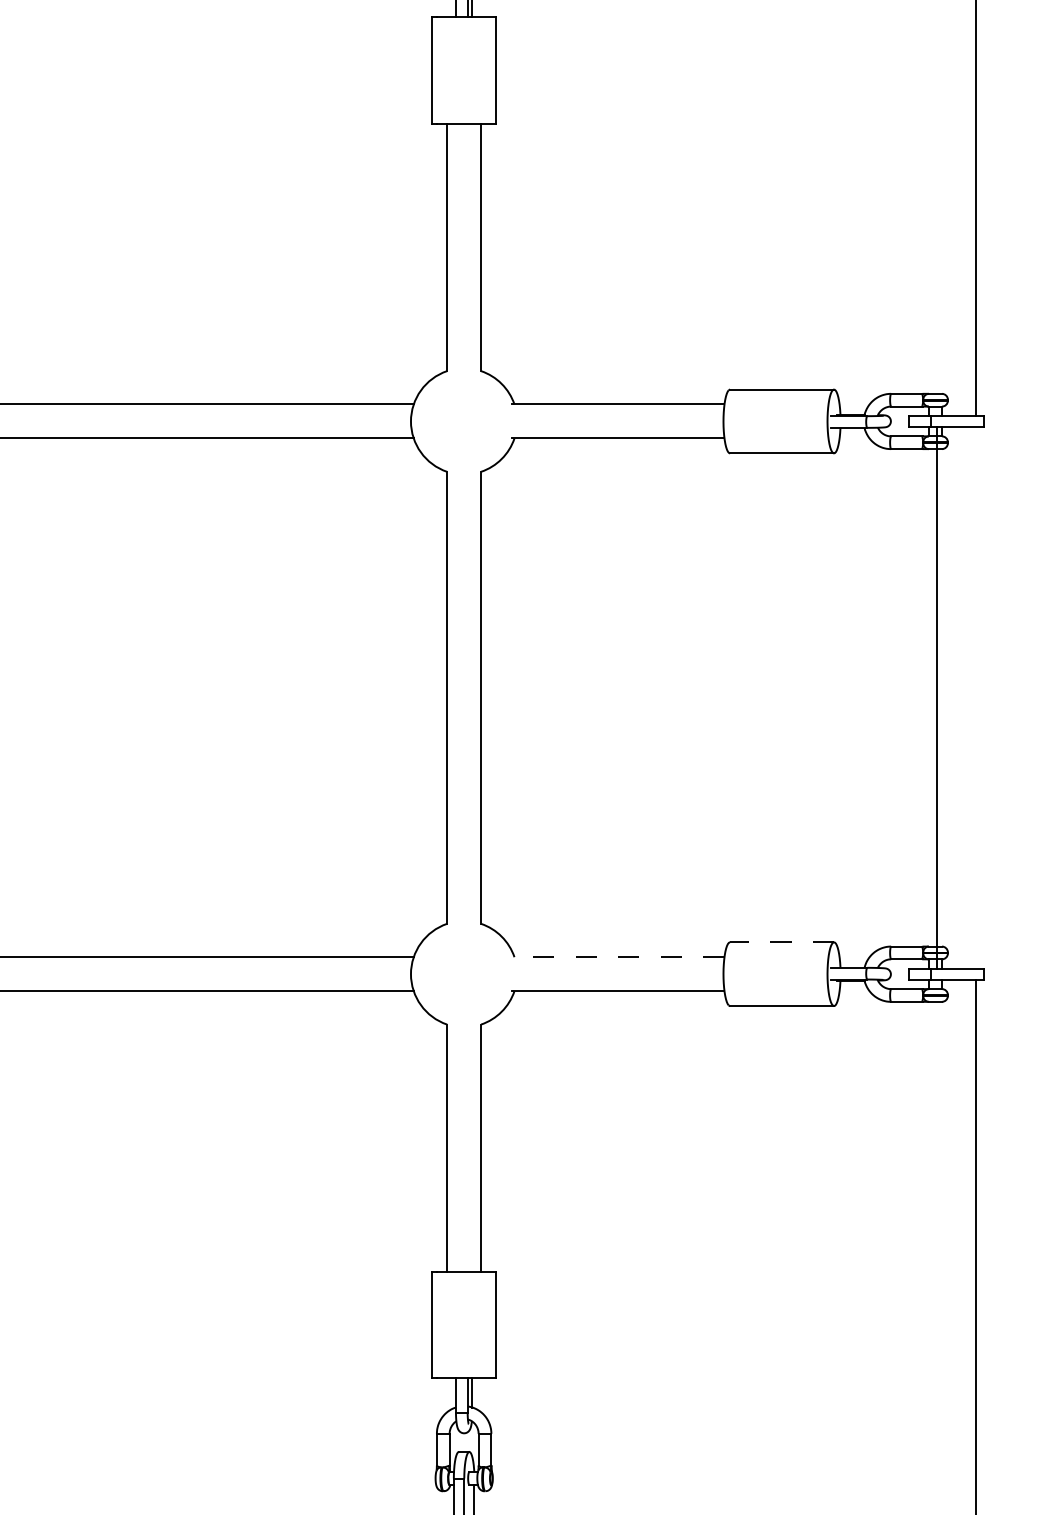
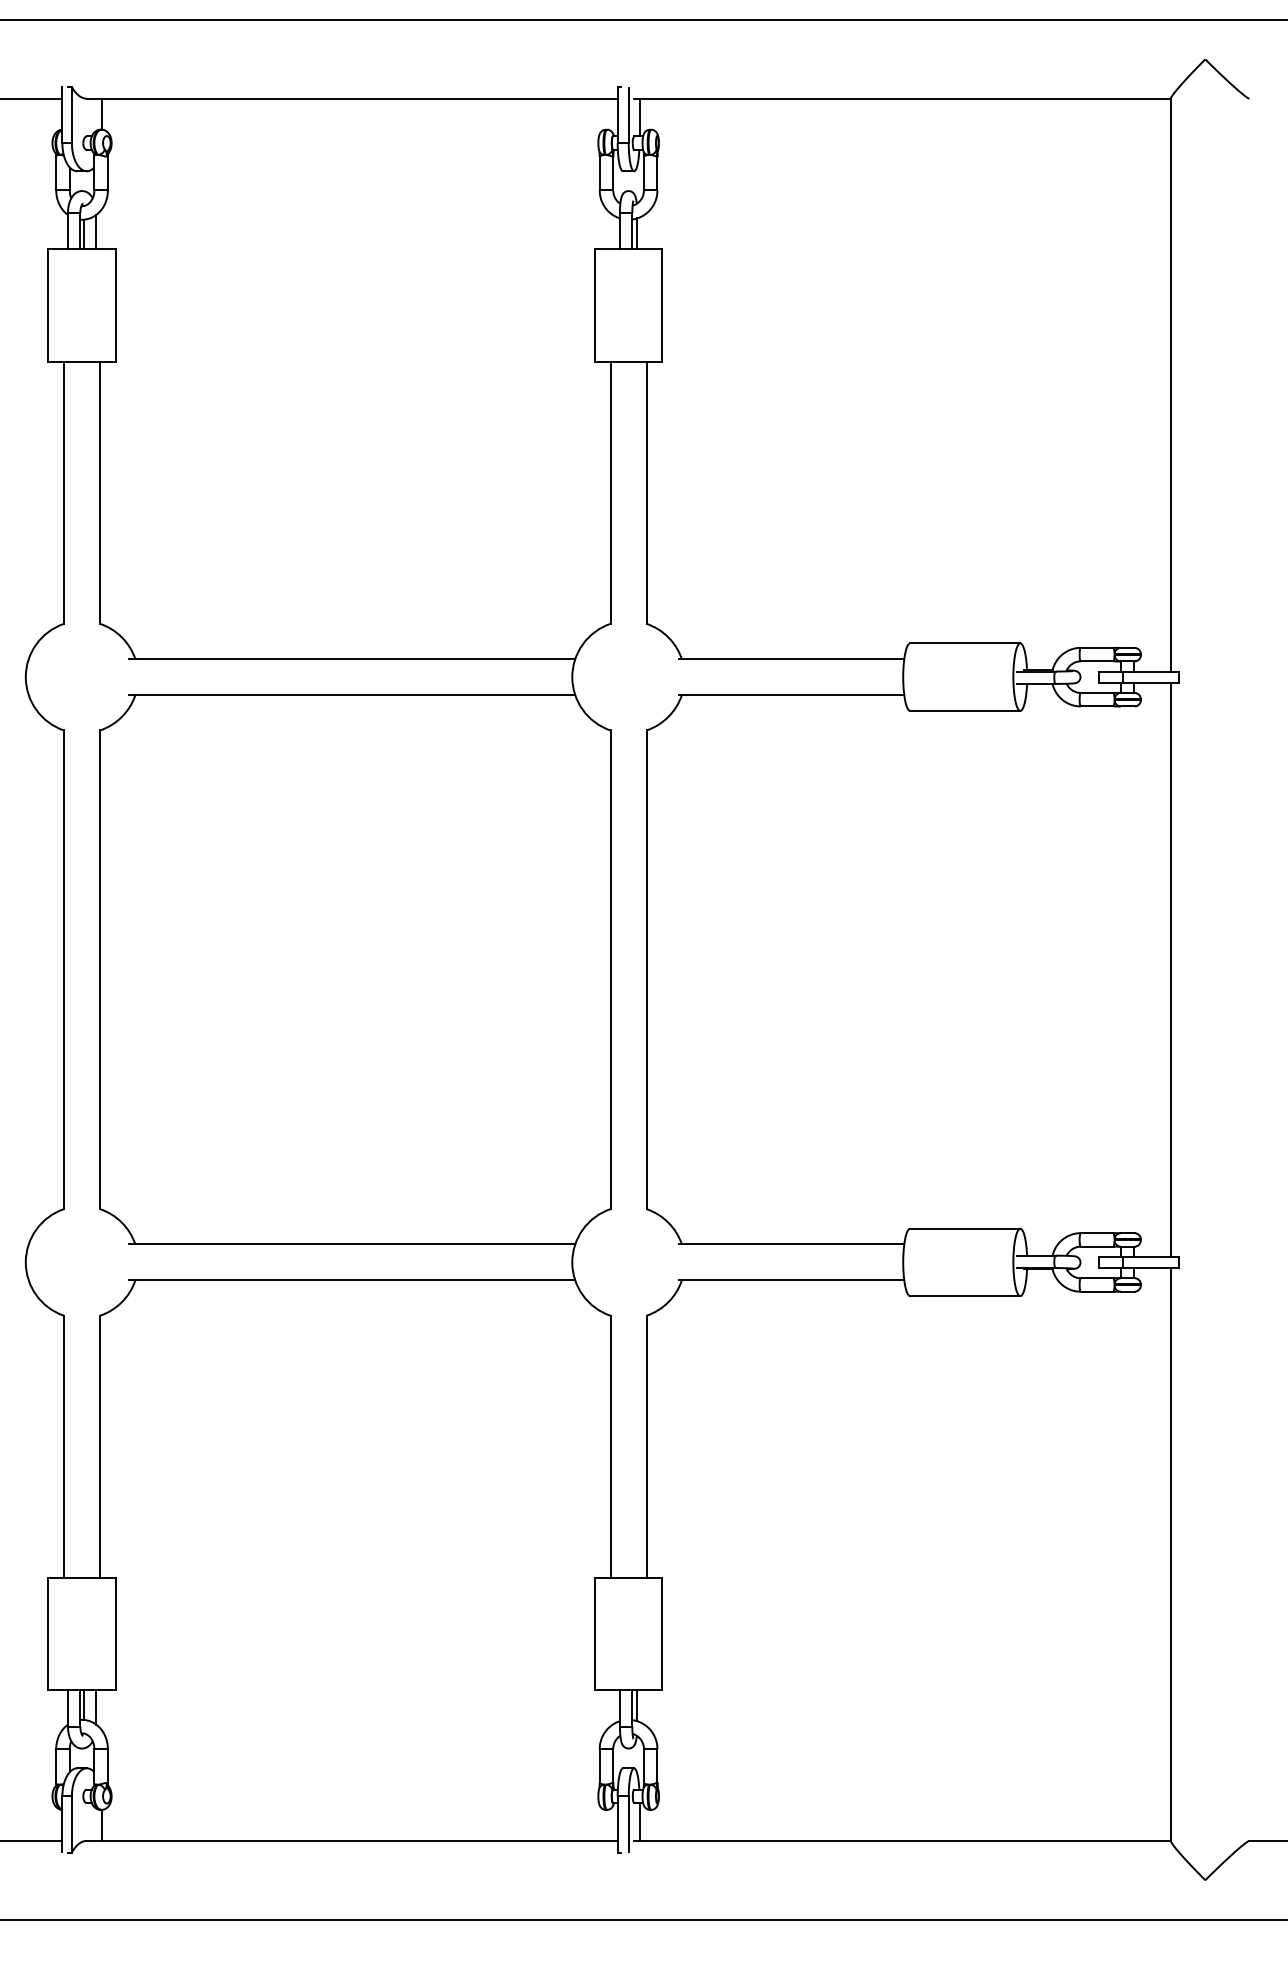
line: (936, 697) -> (1170, 969), moved
line: (781, 942) -> (964, 1228), dashed -> solid
line: (617, 957) -> (791, 1244), dashed -> solid

